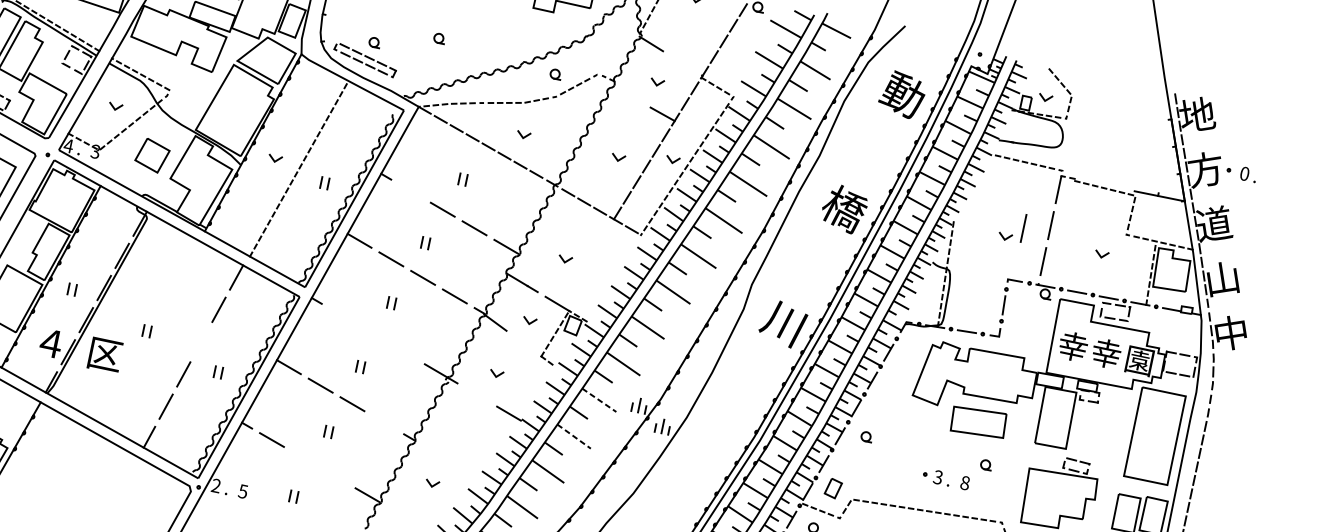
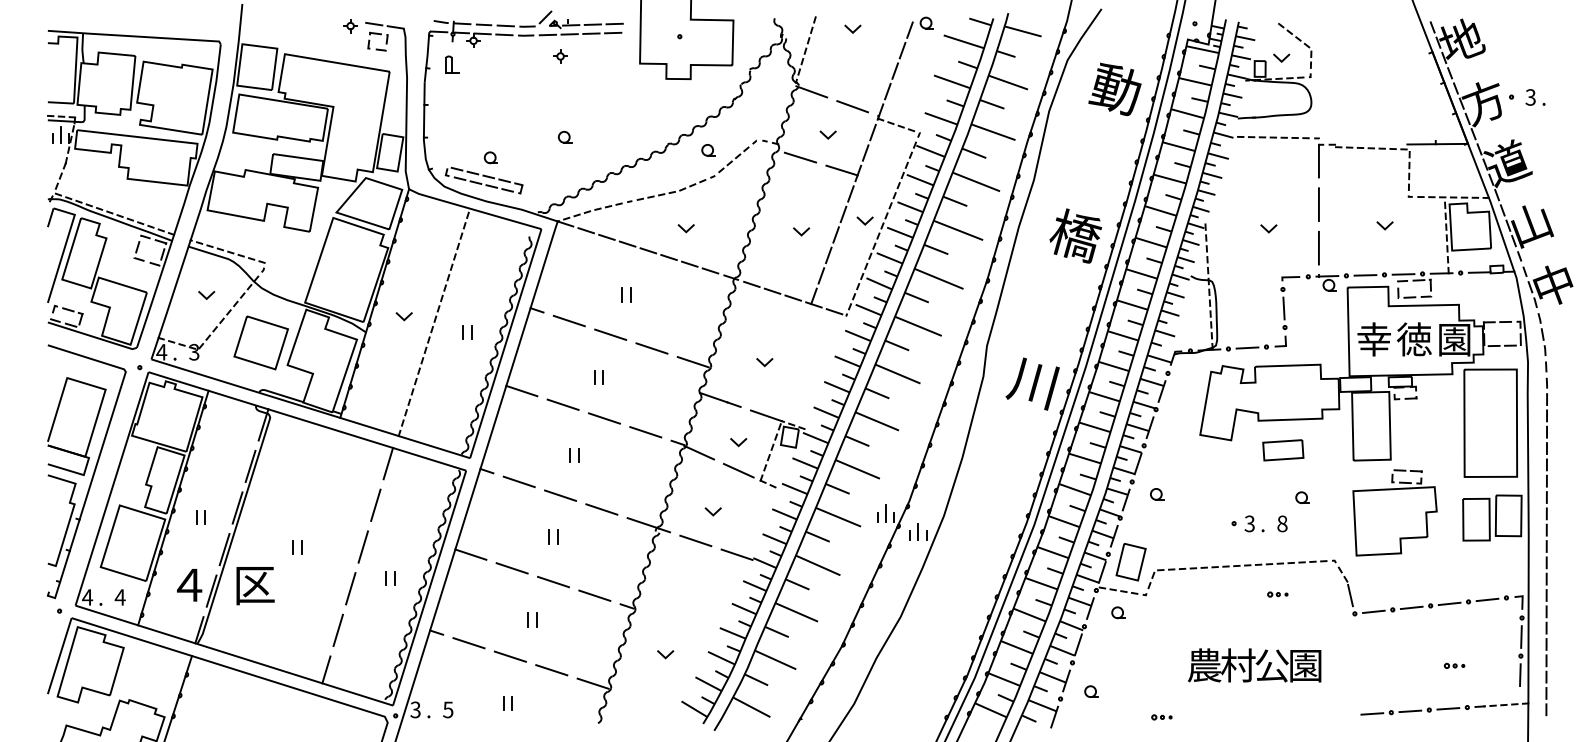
line: (682, 63) -> (852, 106), added
line: (630, 96) -> (800, 157), added
part: (152, 155) -> (260, 342), size x1.43
text: (1244, 173) -> (1530, 97), 0 -> 3
line: (410, 190) -> (568, 320), added
line: (1023, 228) -> (1287, 214), removed
line: (341, 315) -> (518, 481), added
line: (373, 333) -> (560, 495), added
line: (200, 341) -> (362, 546), added
line: (524, 344) -> (738, 470), added
line: (404, 352) -> (601, 509), added
text: (1106, 353) -> (1414, 339), 幸 -> 徳
line: (477, 394) -> (695, 540), added
line: (599, 400) -> (838, 517), dashed -> solid
line: (384, 422) -> (594, 595), added
part: (978, 422) -> (1283, 450), size x0.62
line: (574, 436) -> (818, 565), dashed -> solid
line: (303, 458) -> (509, 656), added
line: (335, 476) -> (551, 670), added
text: (216, 486) -> (415, 710), 2 -> 3
part: (832, 488) -> (1130, 562), size x1.67

